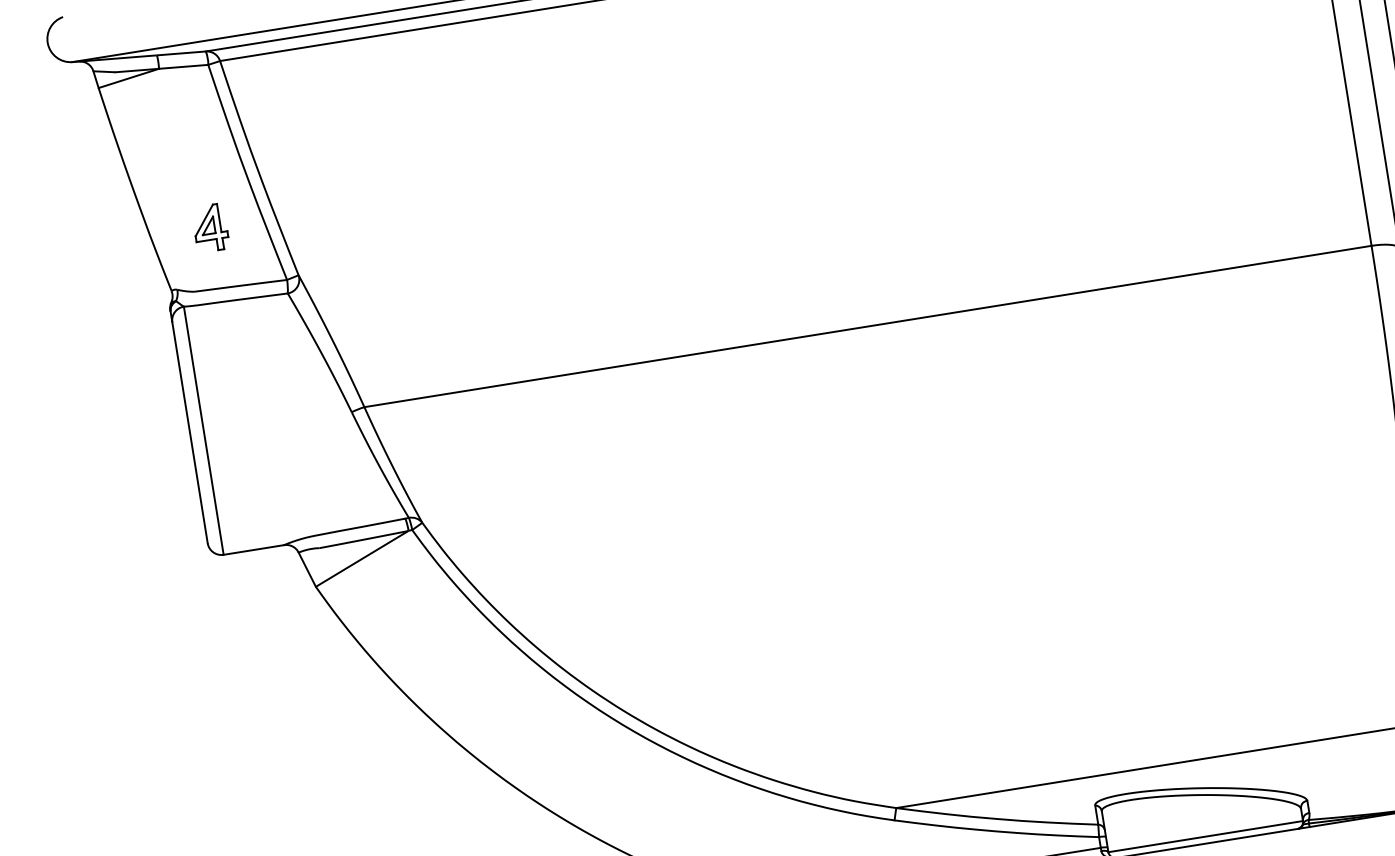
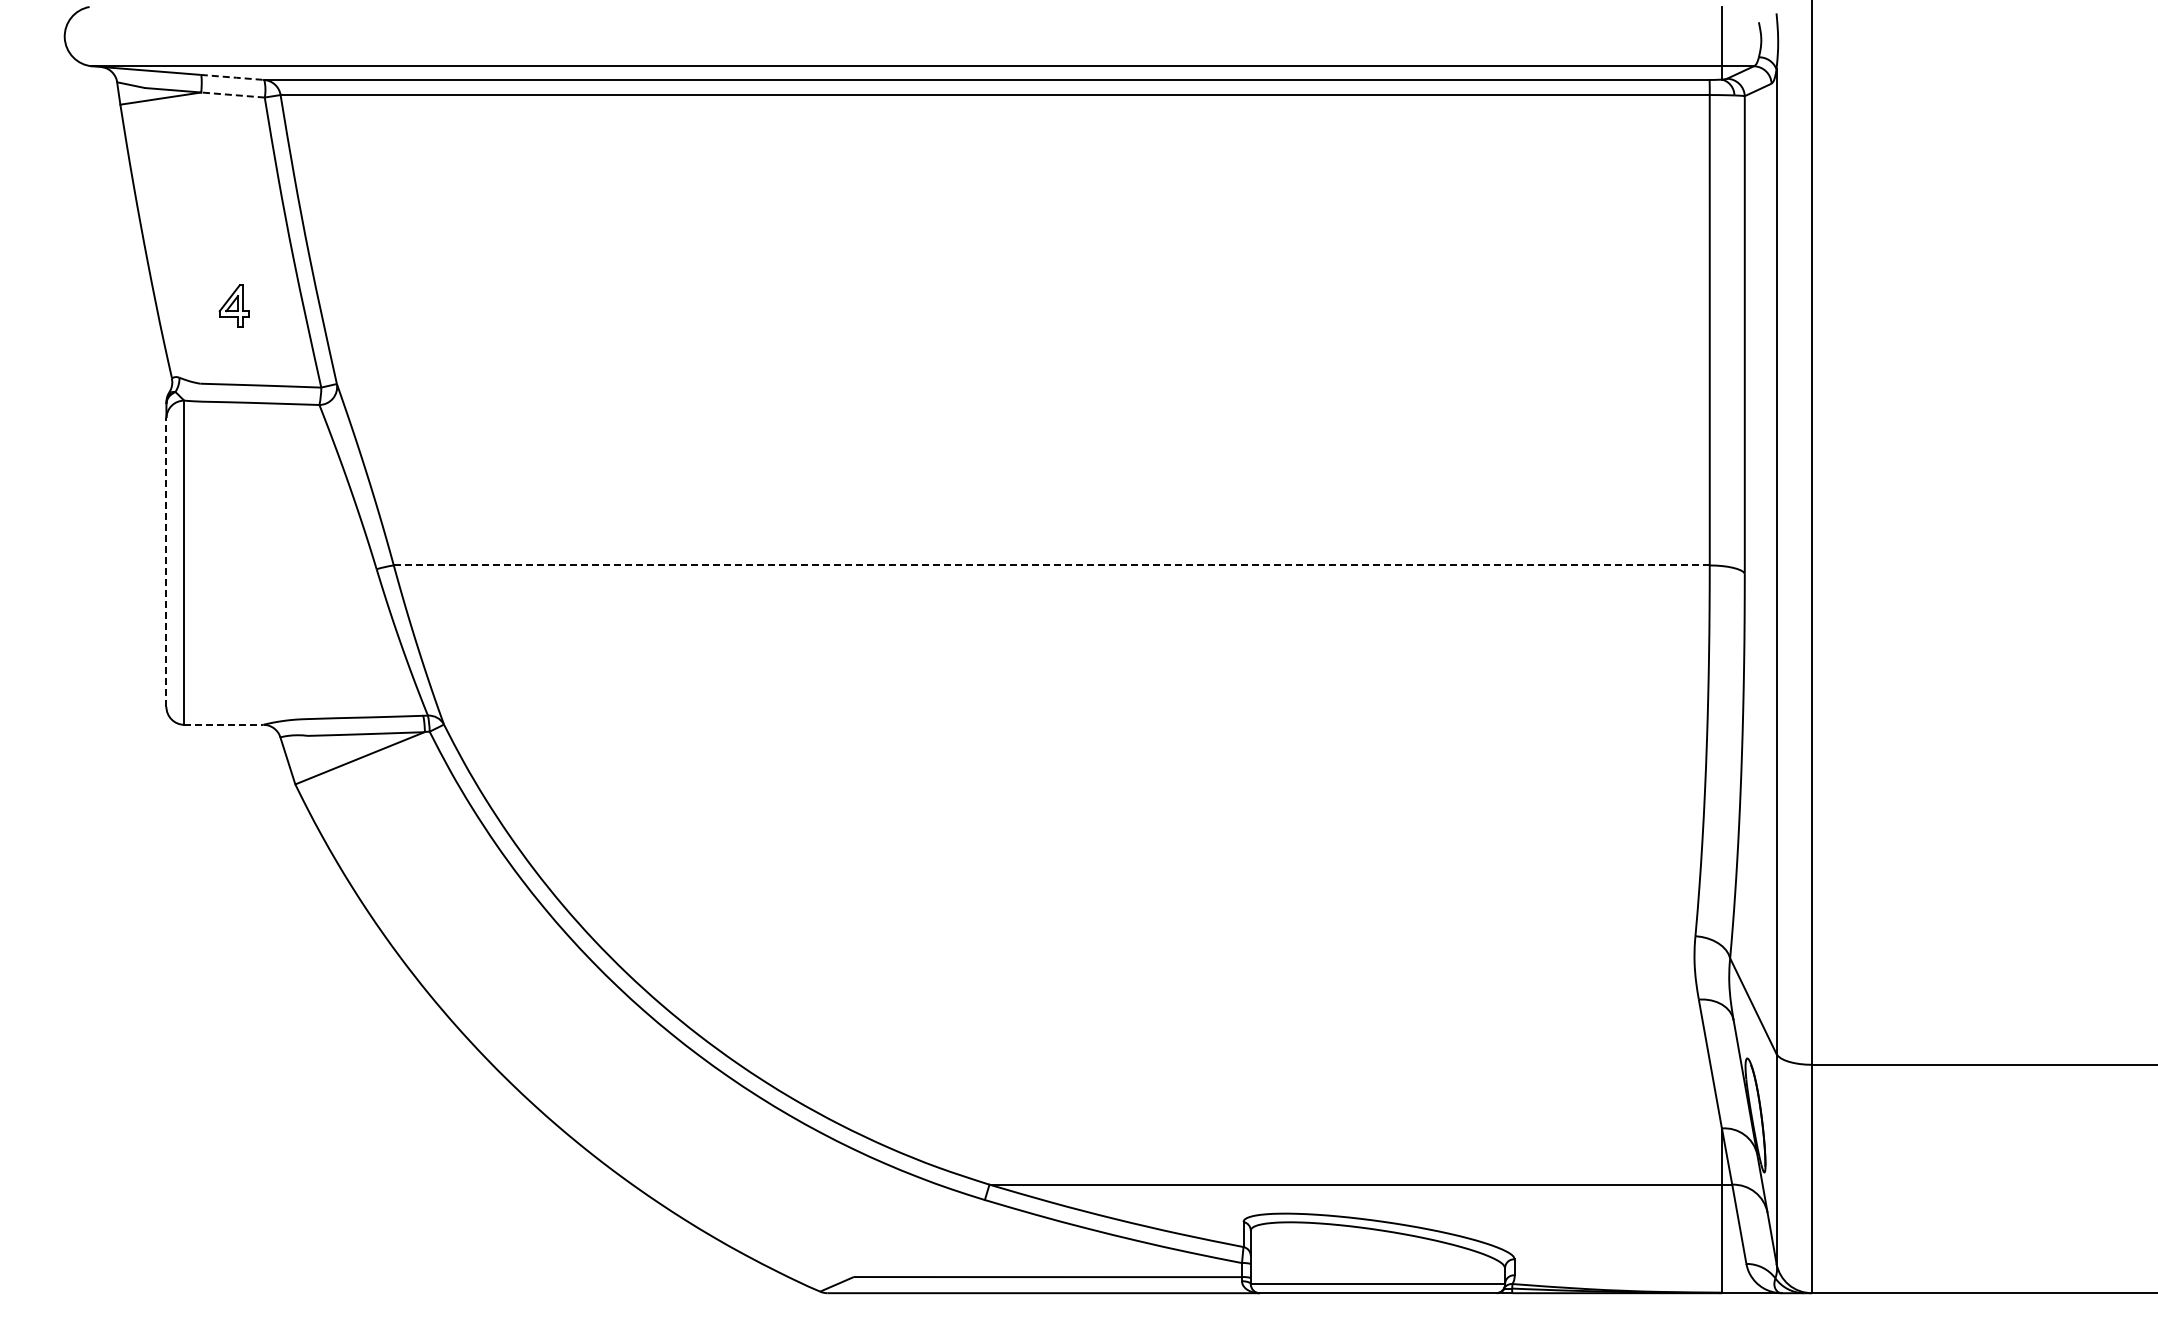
line: (181, 53) -> (232, 77), solid -> dashed
line: (184, 67) -> (233, 95), solid -> dashed
part: (209, 227) -> (233, 305), size x0.7
line: (867, 326) -> (1051, 565), solid -> dashed
line: (189, 432) -> (166, 561), solid -> dashed
line: (253, 549) -> (223, 724), solid -> dashed

